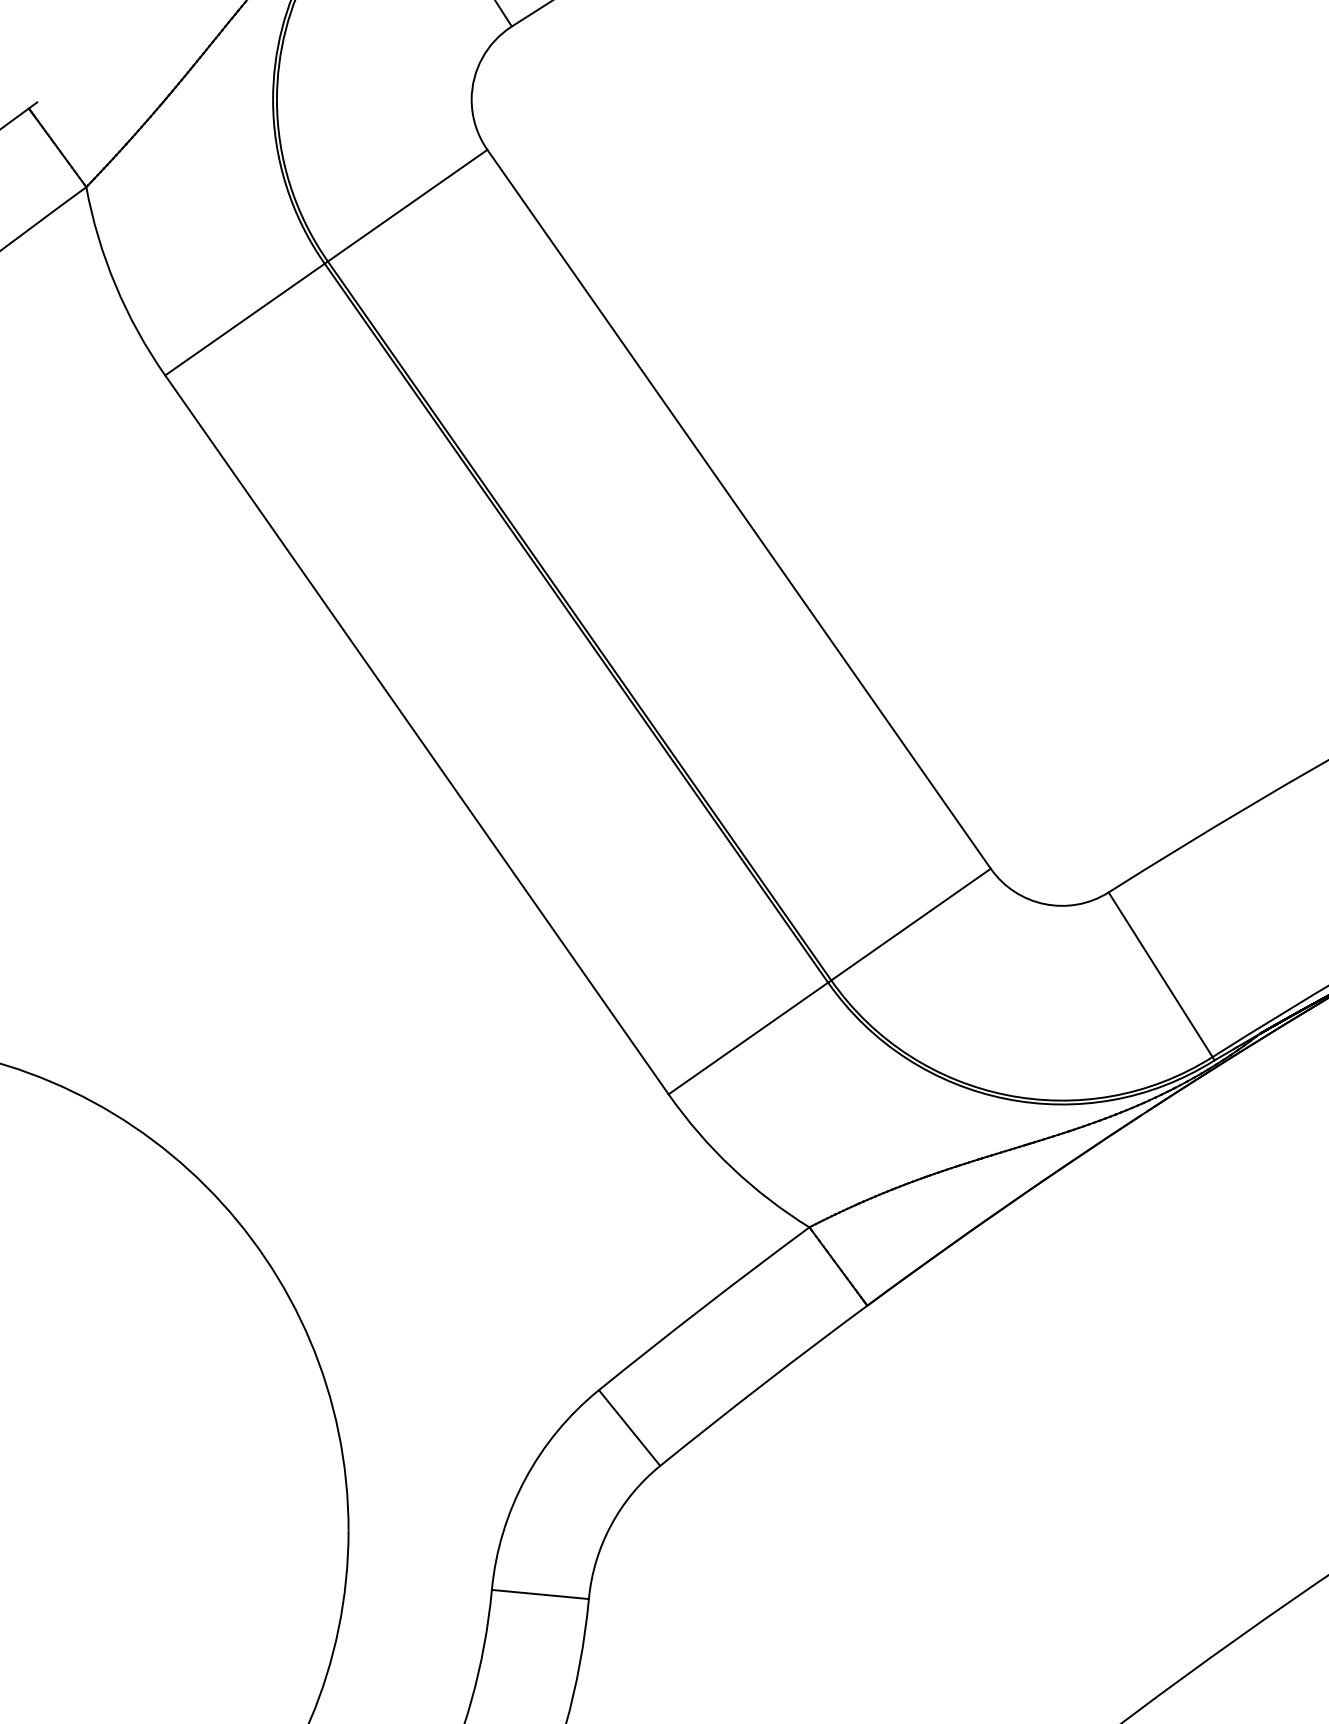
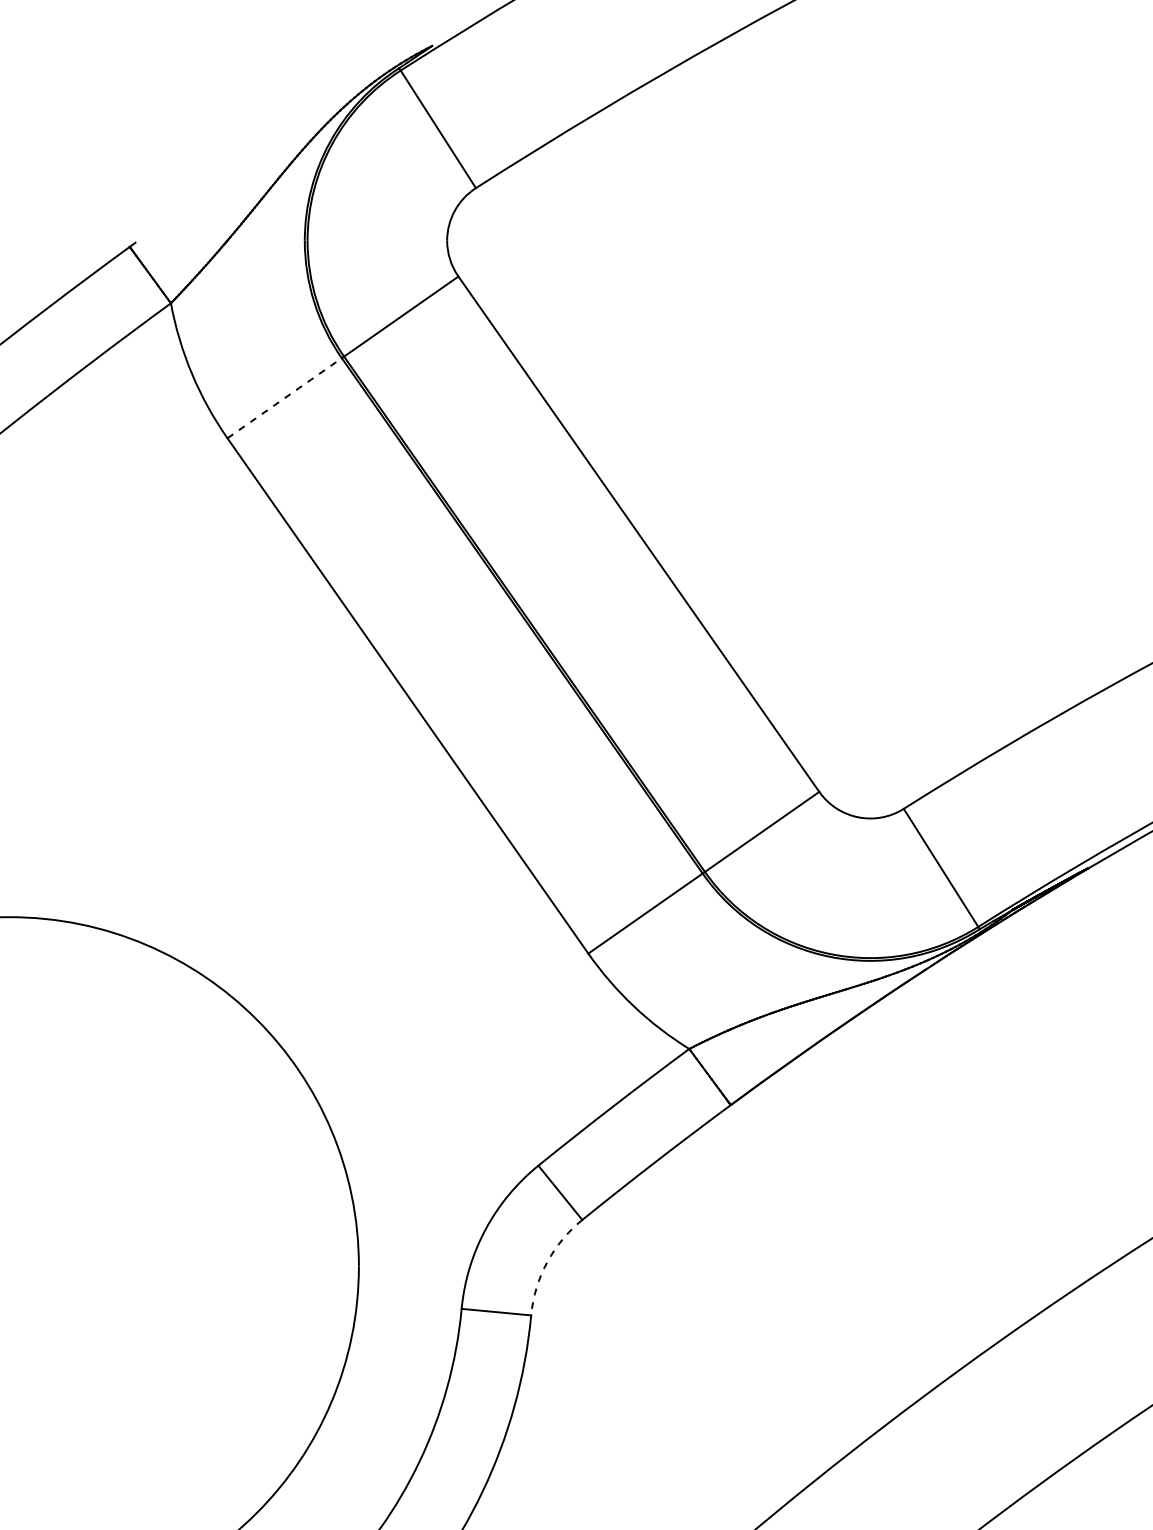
line: (244, 319) -> (284, 398), solid -> dashed
arc: (611, 1525) -> (547, 1262), solid -> dashed

